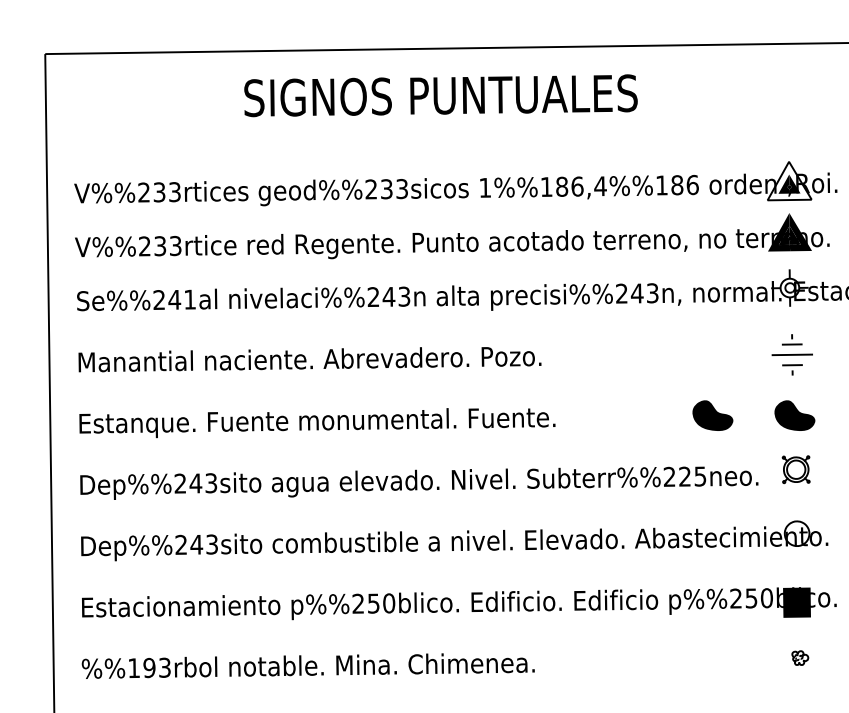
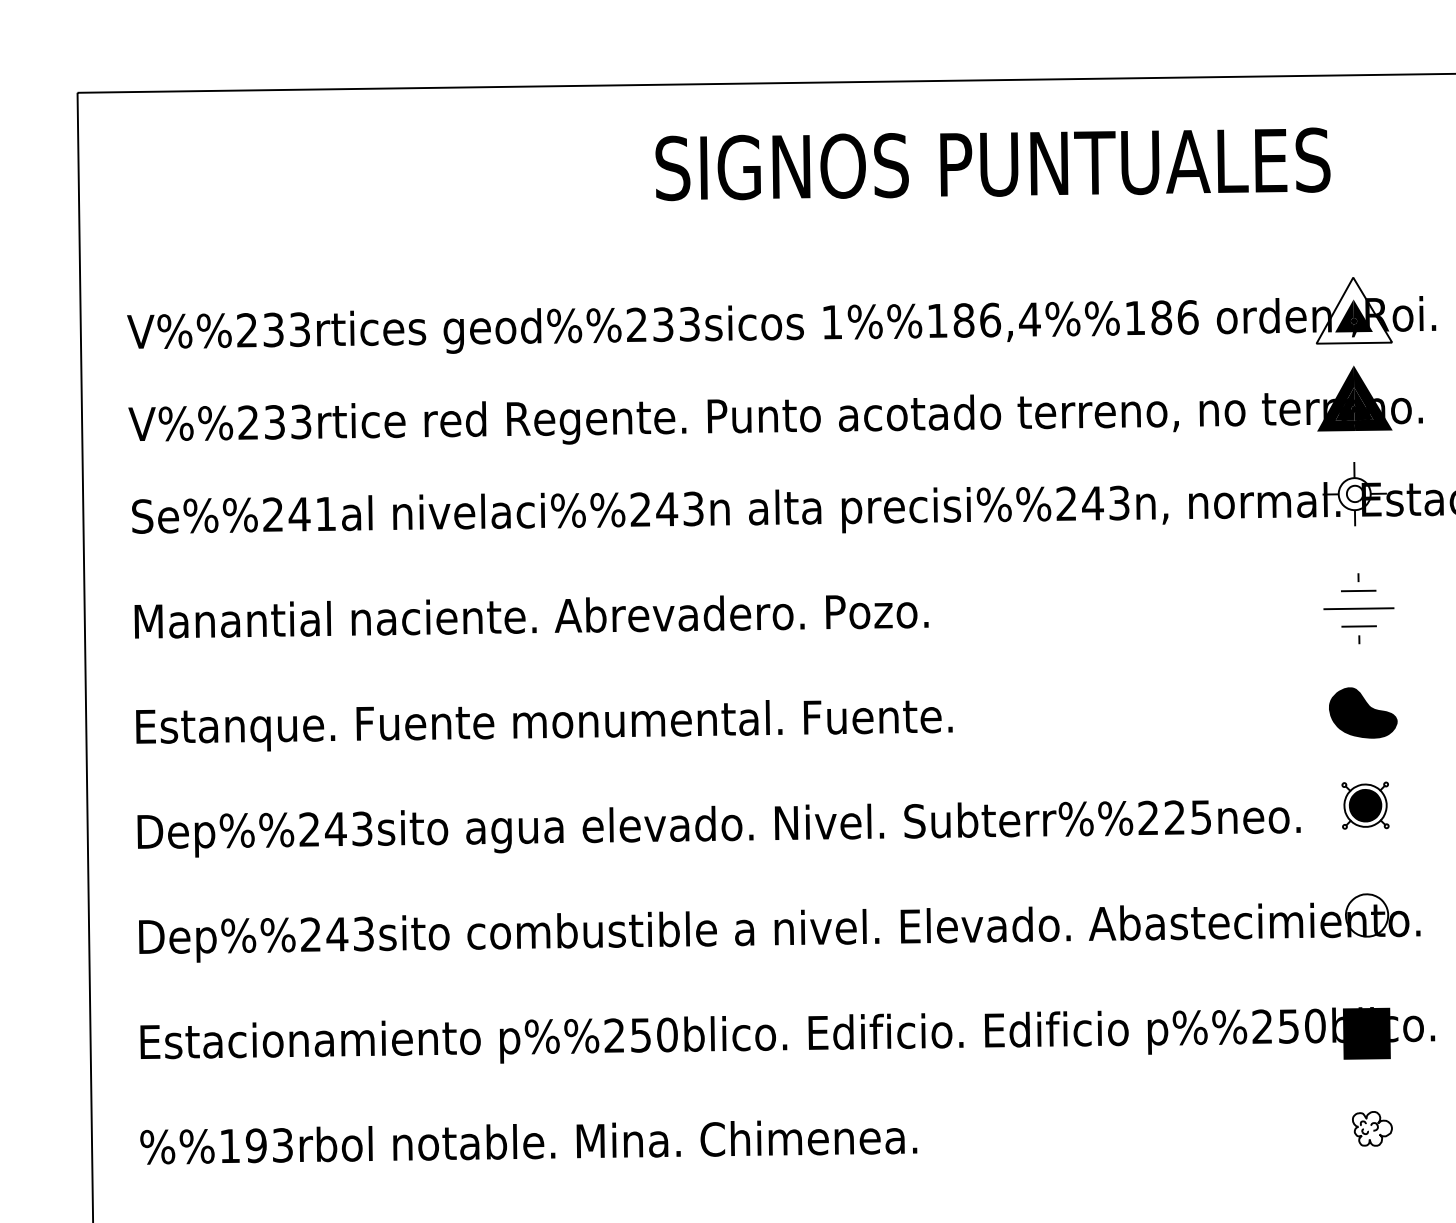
text: (440, 95) -> (992, 163), moved
part: (712, 415) -> (1221, 712), removed
fill: (796, 469) -> (1366, 805), added
part: (800, 657) -> (1372, 1127), size x1.43

